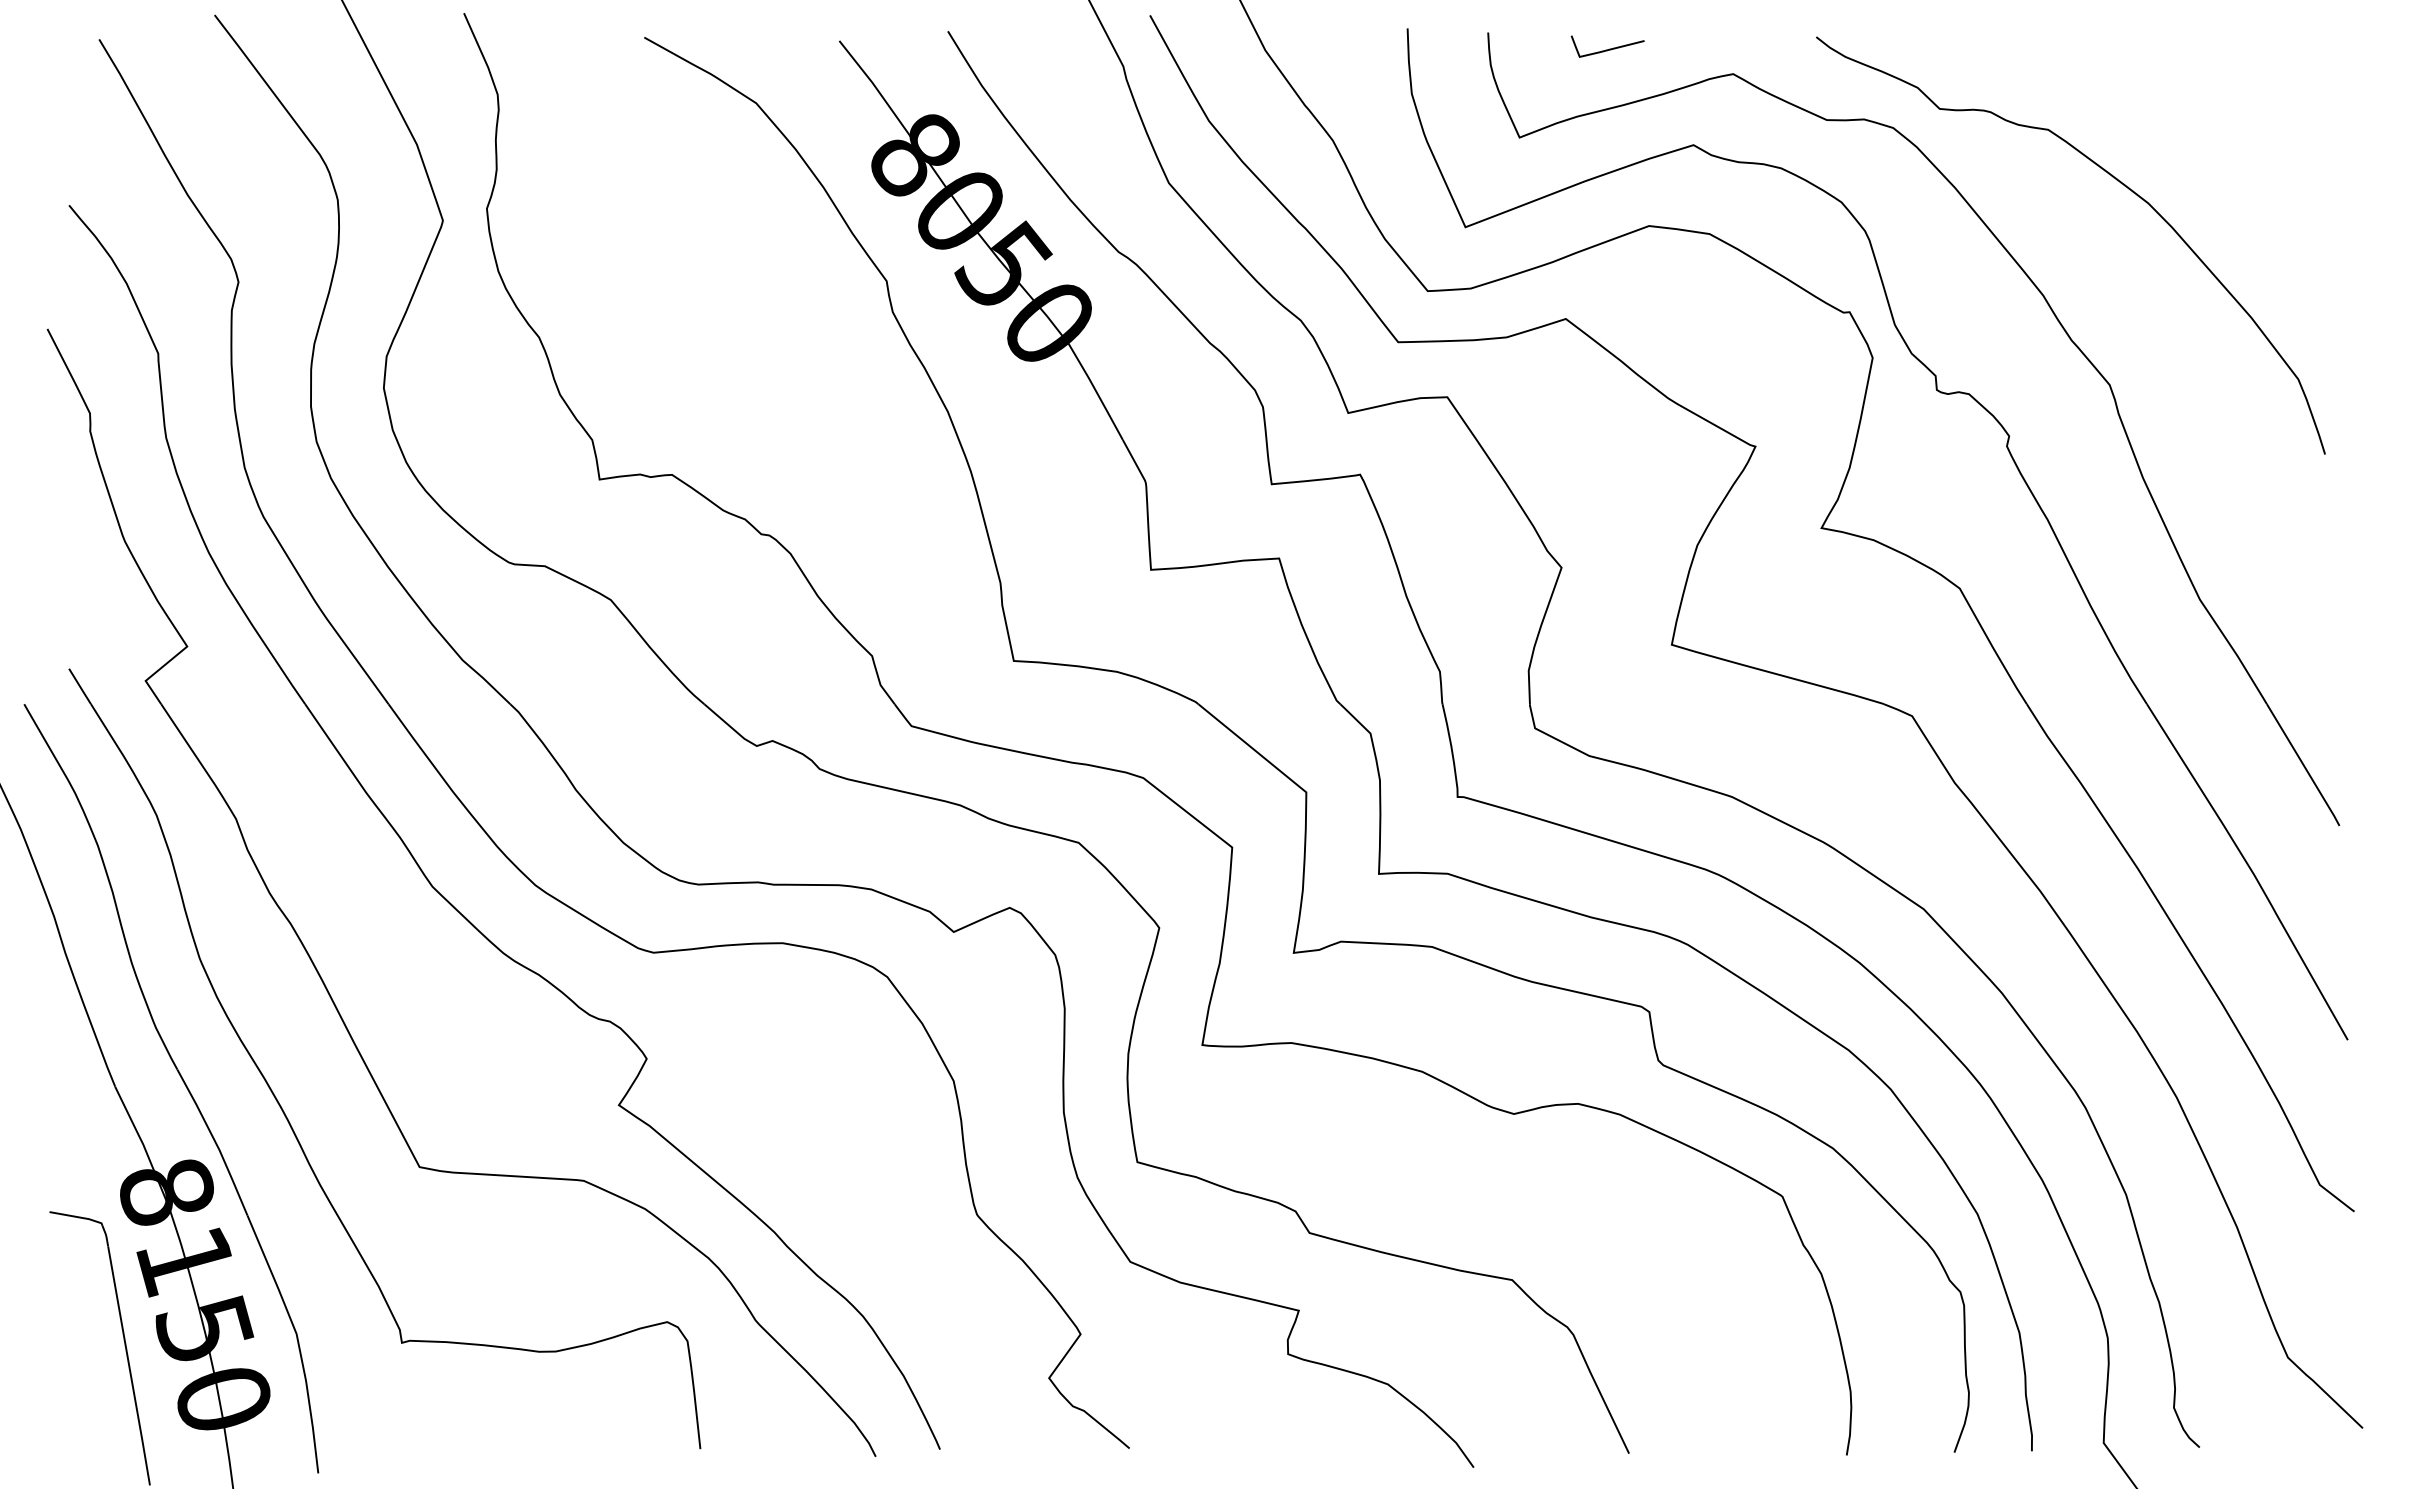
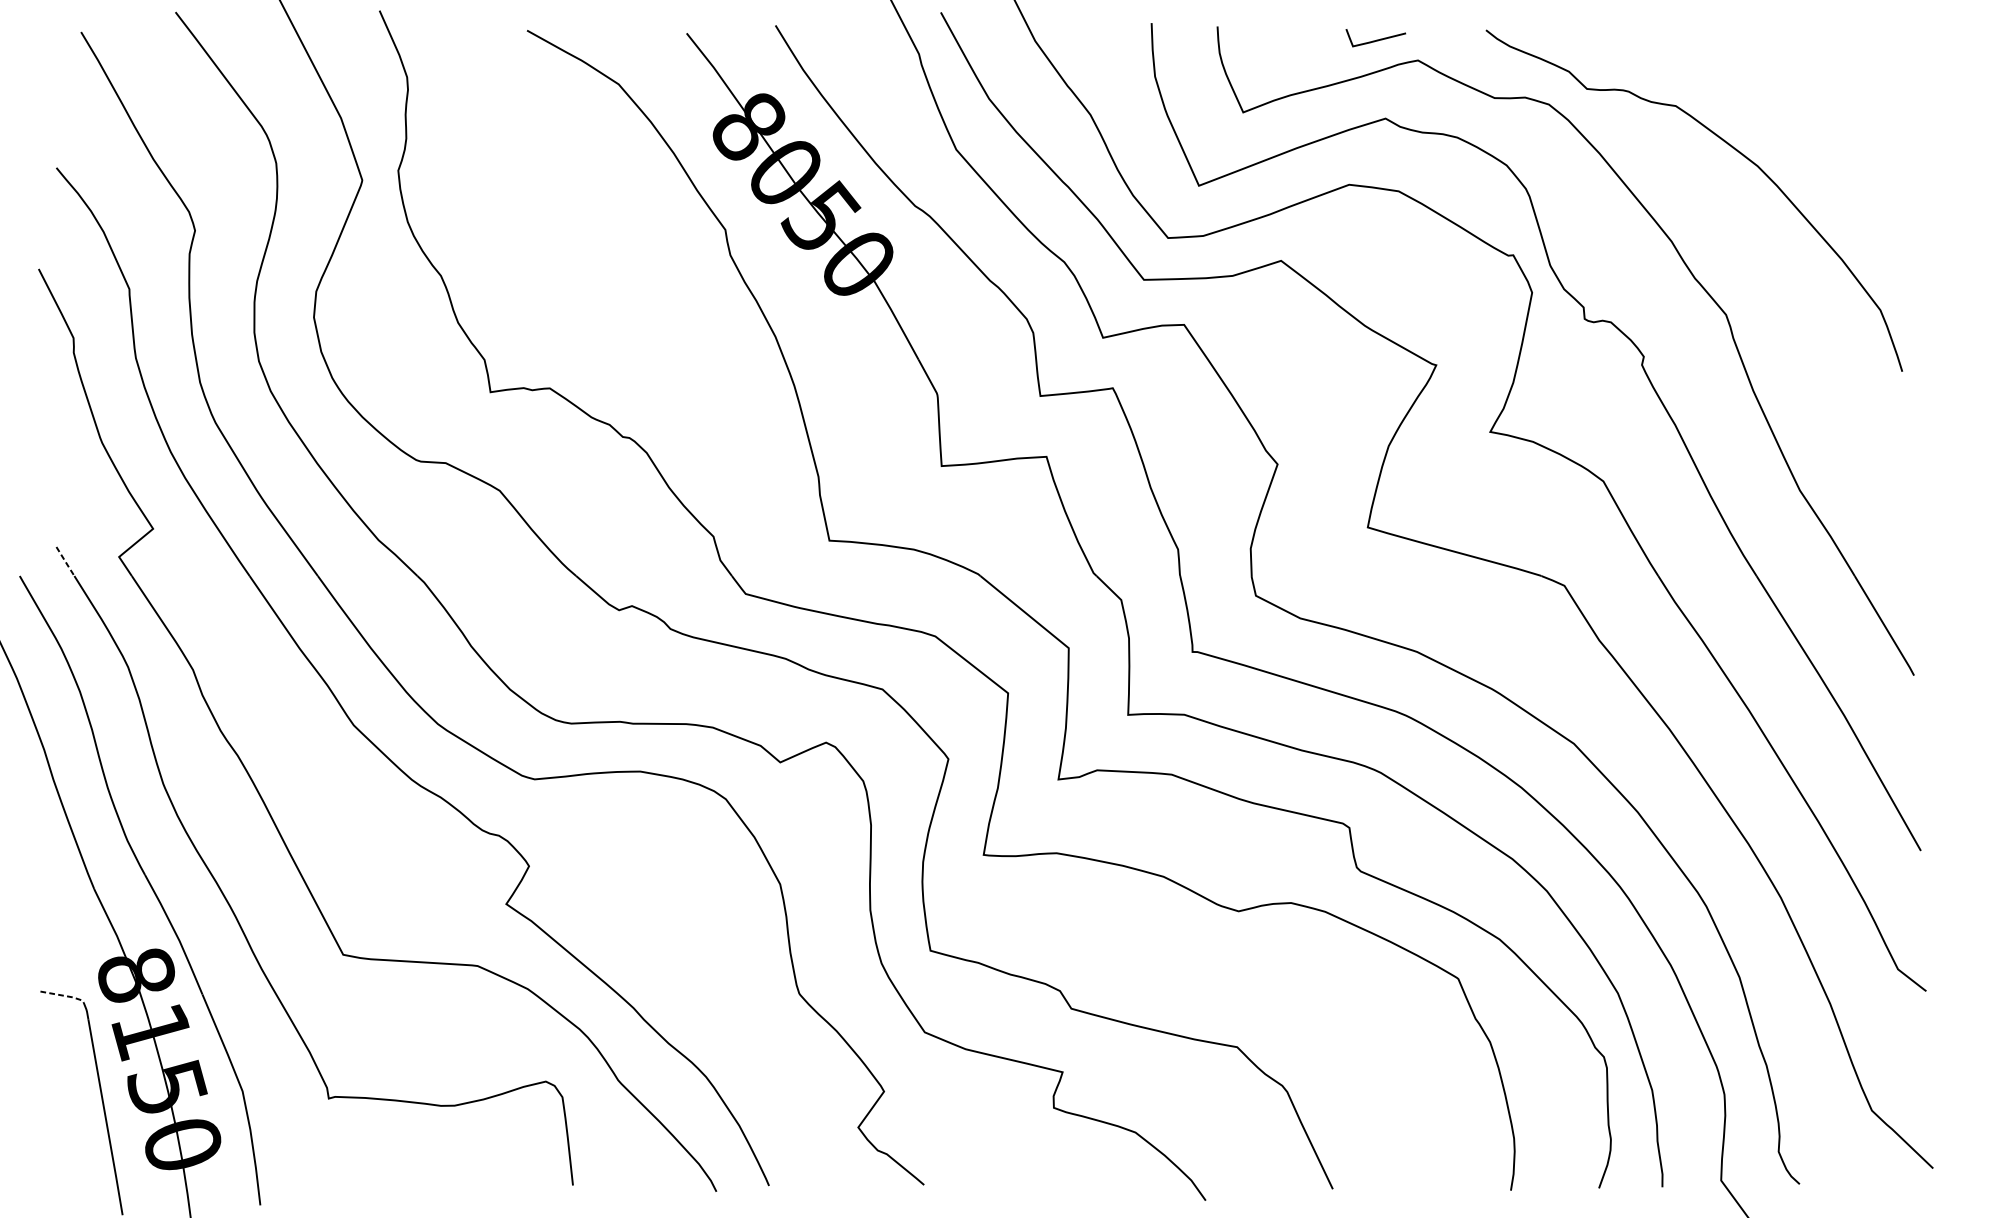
curve: (1609, 48) -> (1377, 39), moved
line: (80, 687) -> (65, 562), solid -> dashed
line: (78, 1217) -> (64, 996), solid -> dashed

